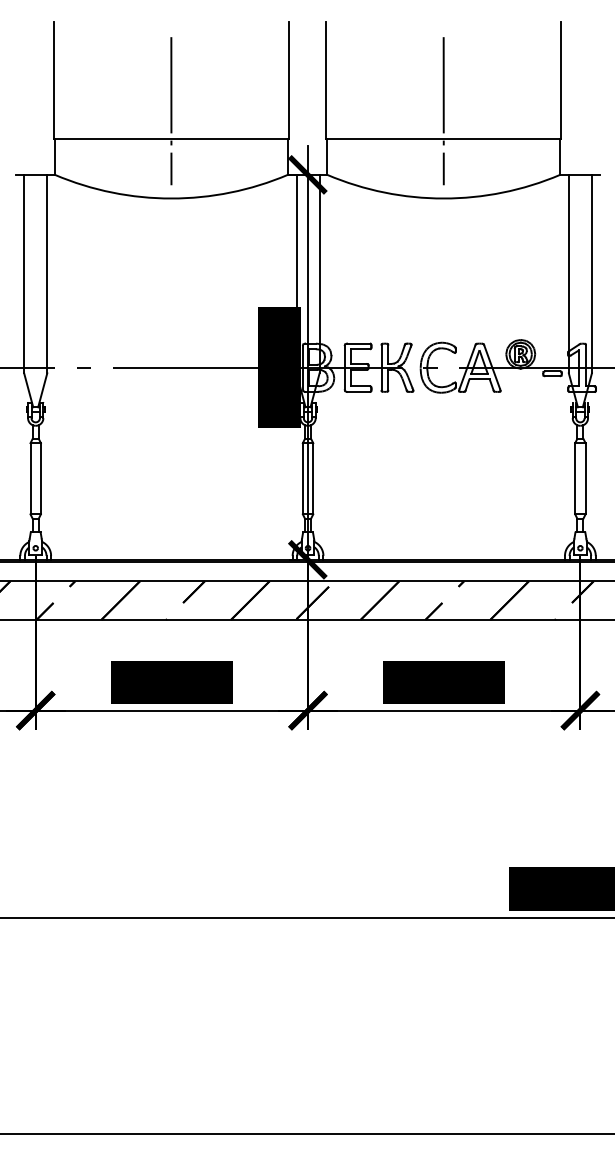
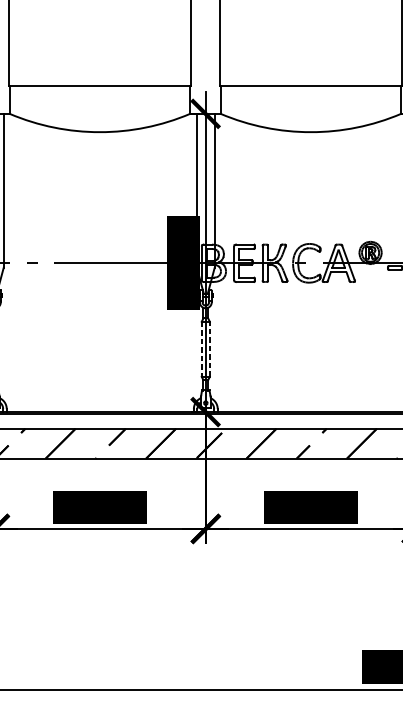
line: (171, 111) -> (100, 64), removed
line: (443, 111) -> (310, 64), removed
line: (302, 478) -> (201, 349), solid -> dashed
line: (313, 478) -> (210, 349), solid -> dashed

